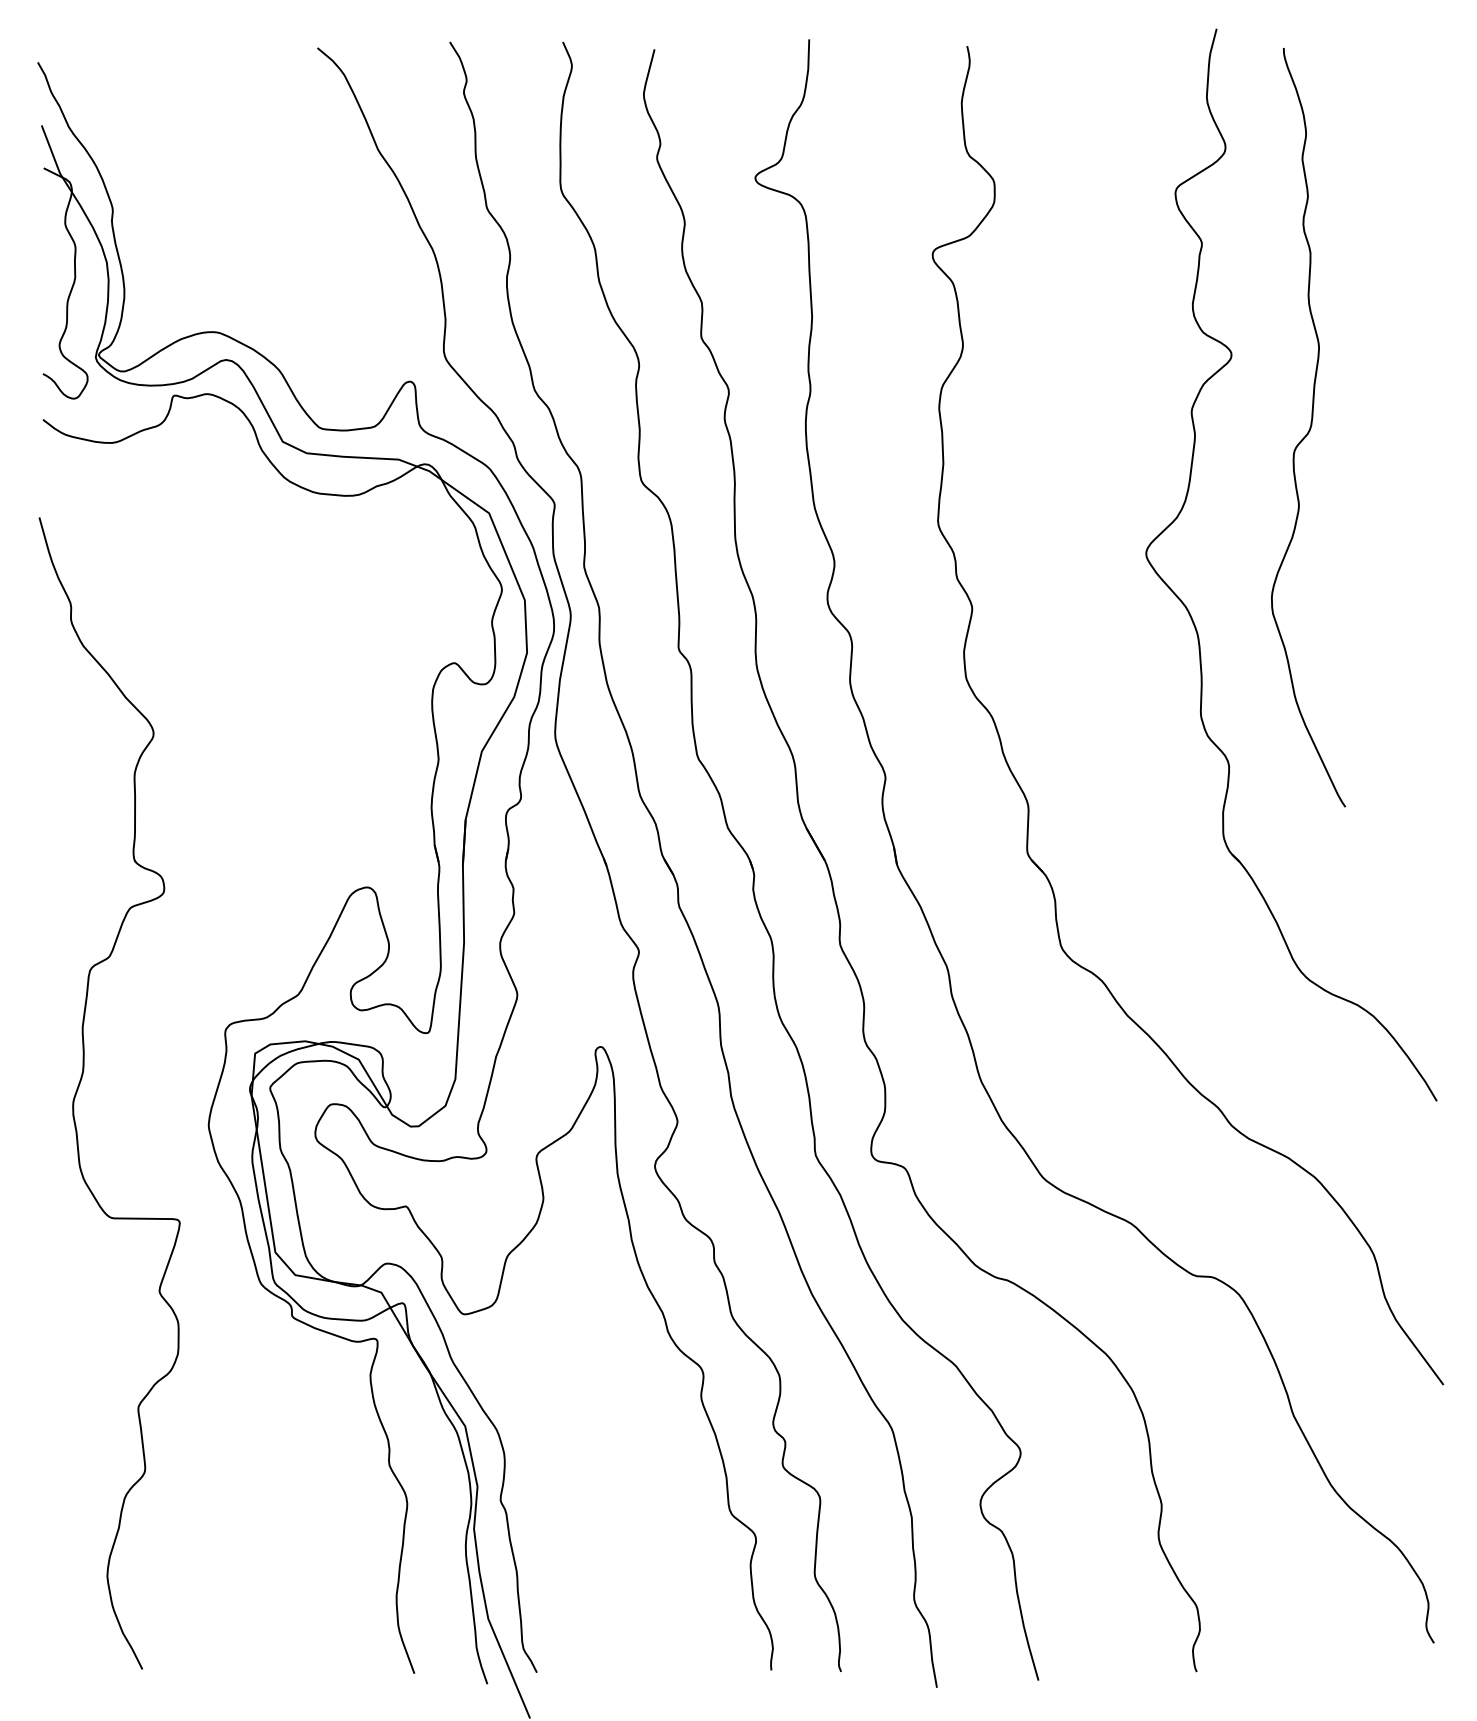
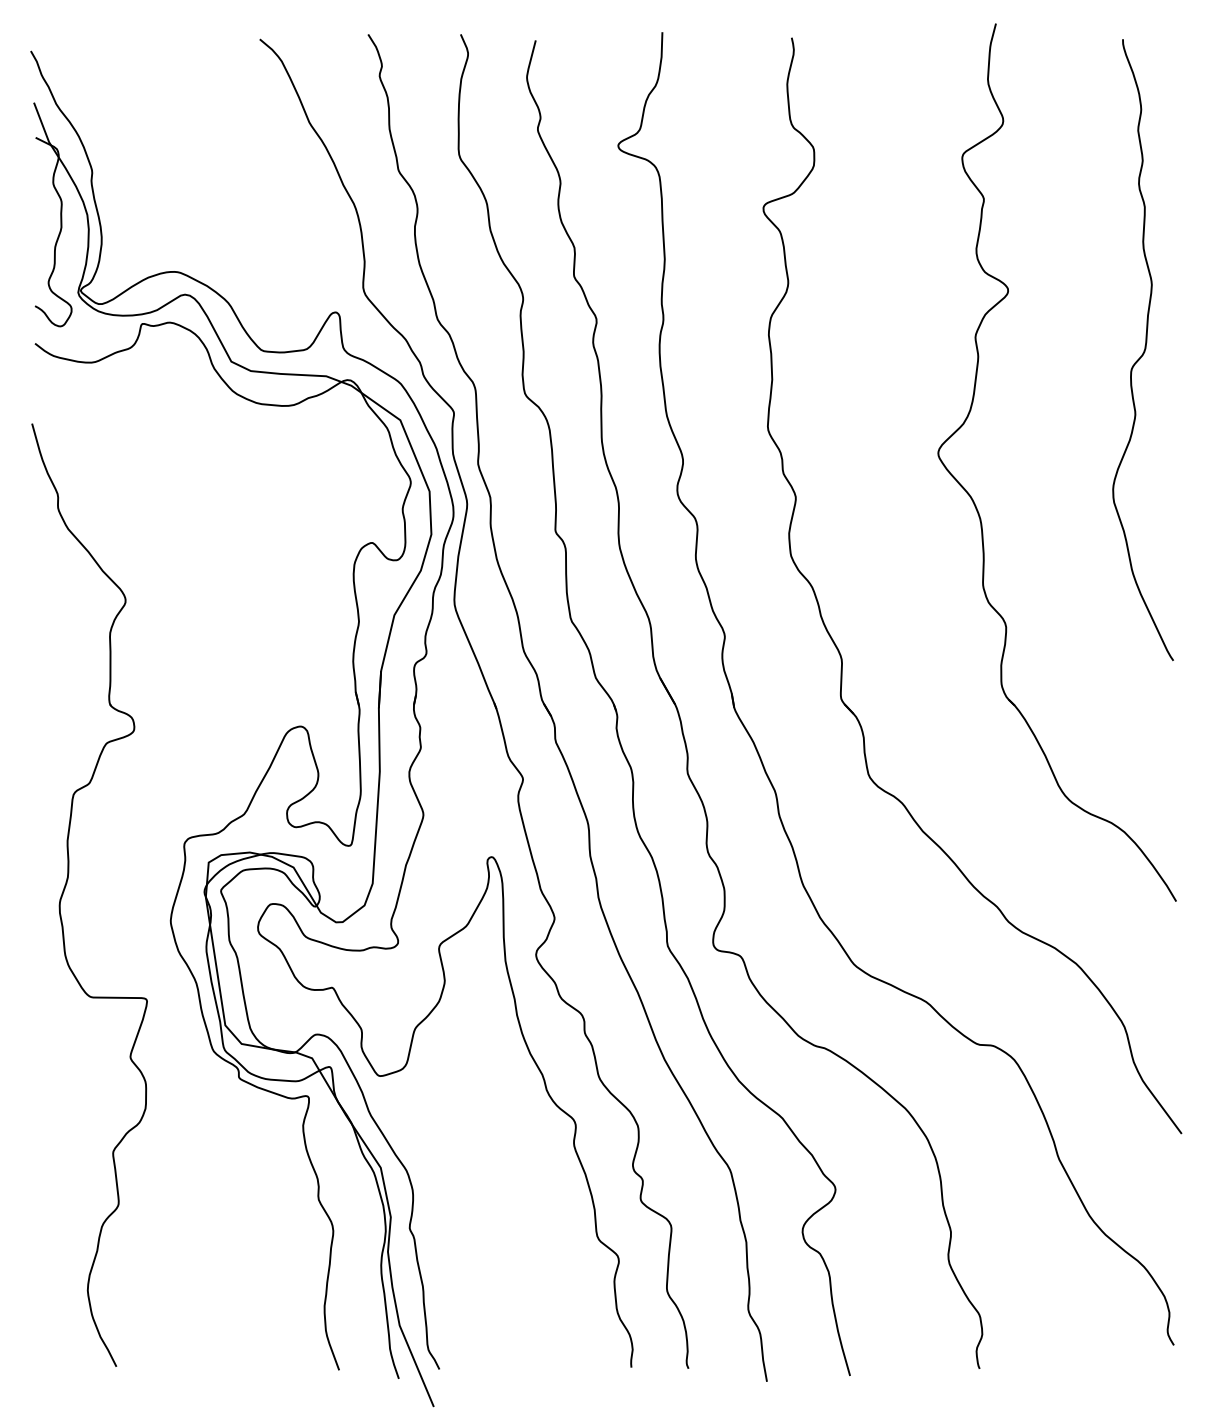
curve: (1308, 428) -> (1143, 350), moved

